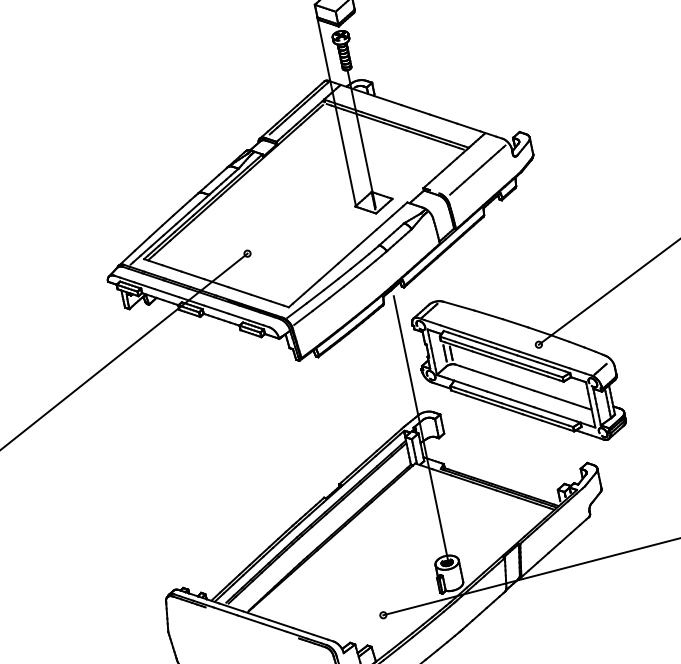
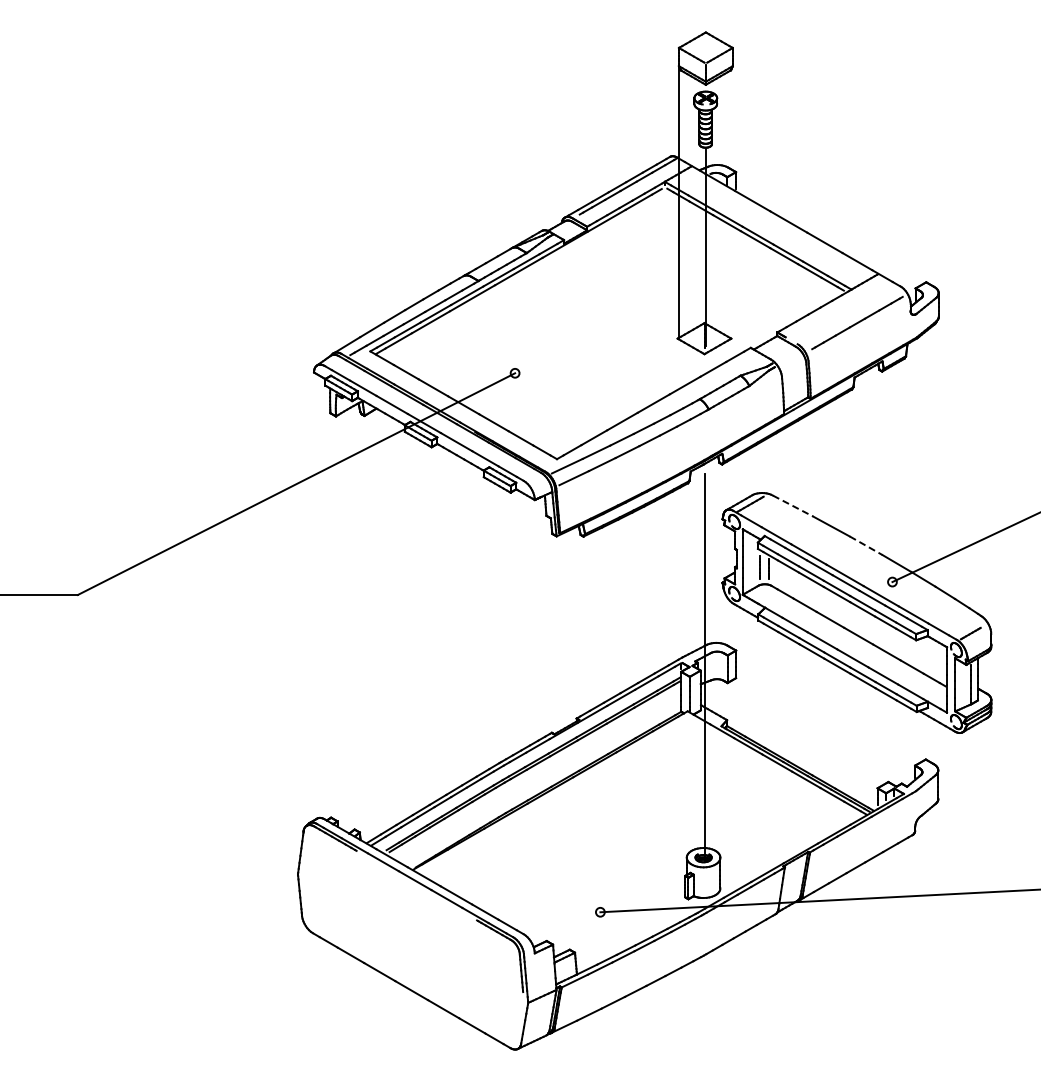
line: (459, 306) -> (793, 506), solid -> dashed
line: (515, 323) -> (866, 545), solid -> dashed

